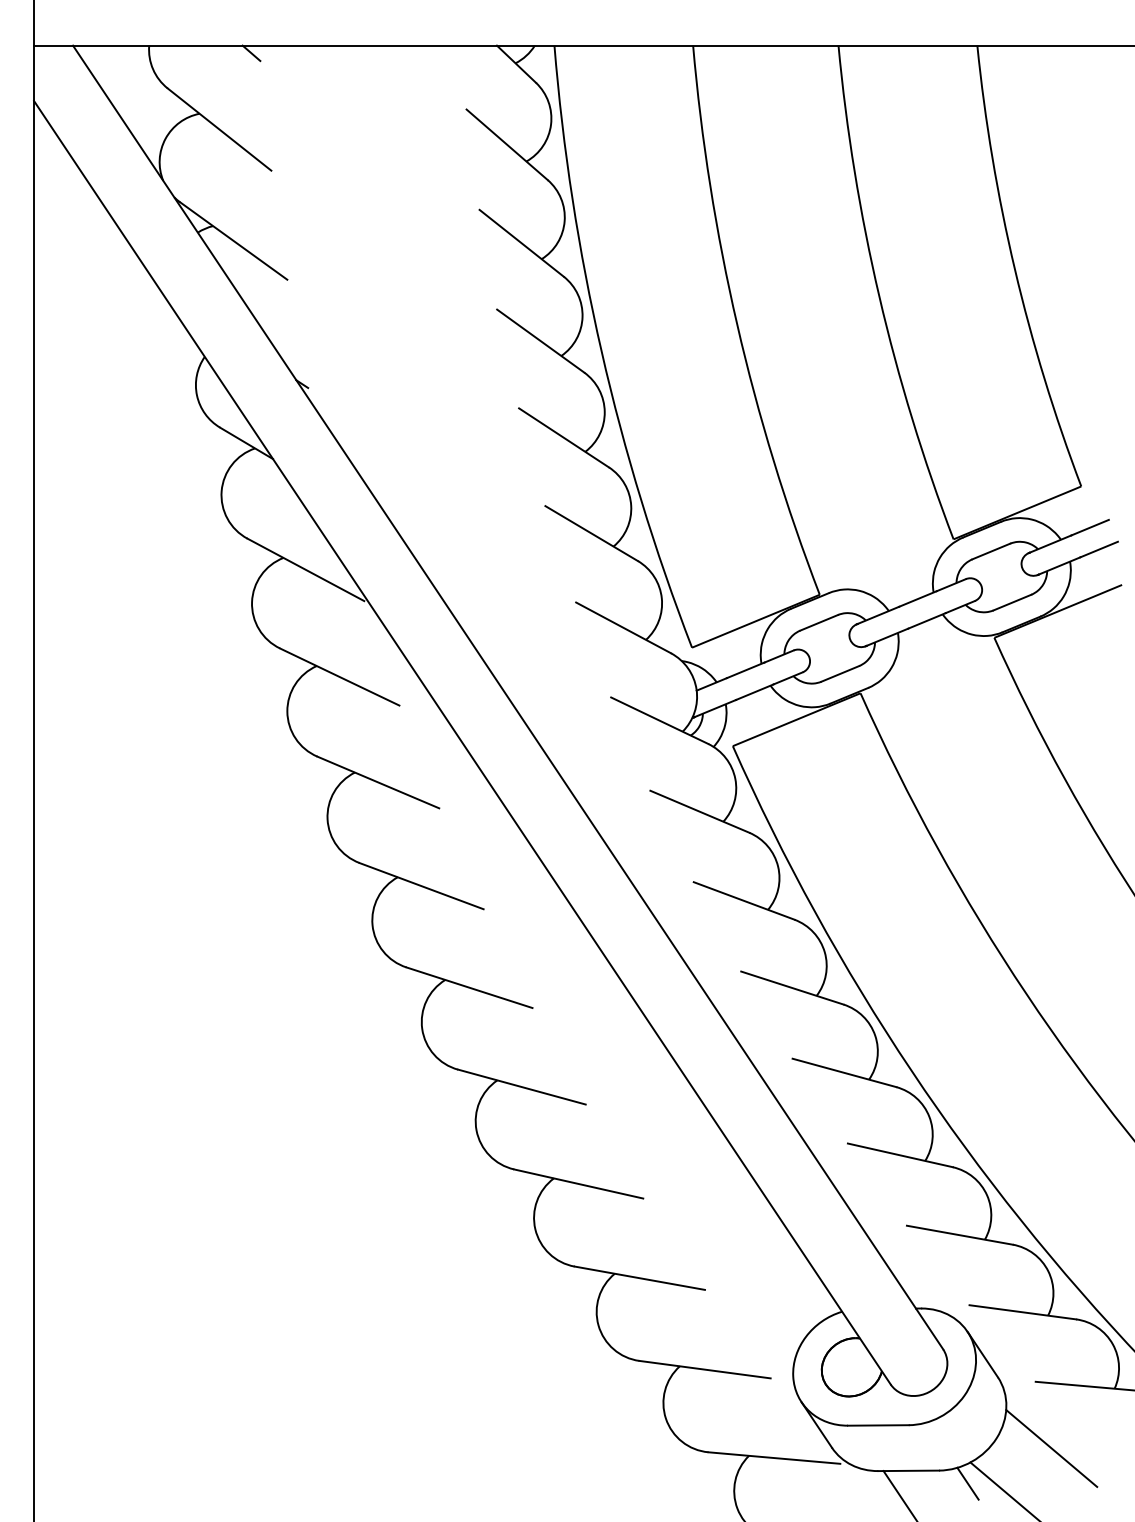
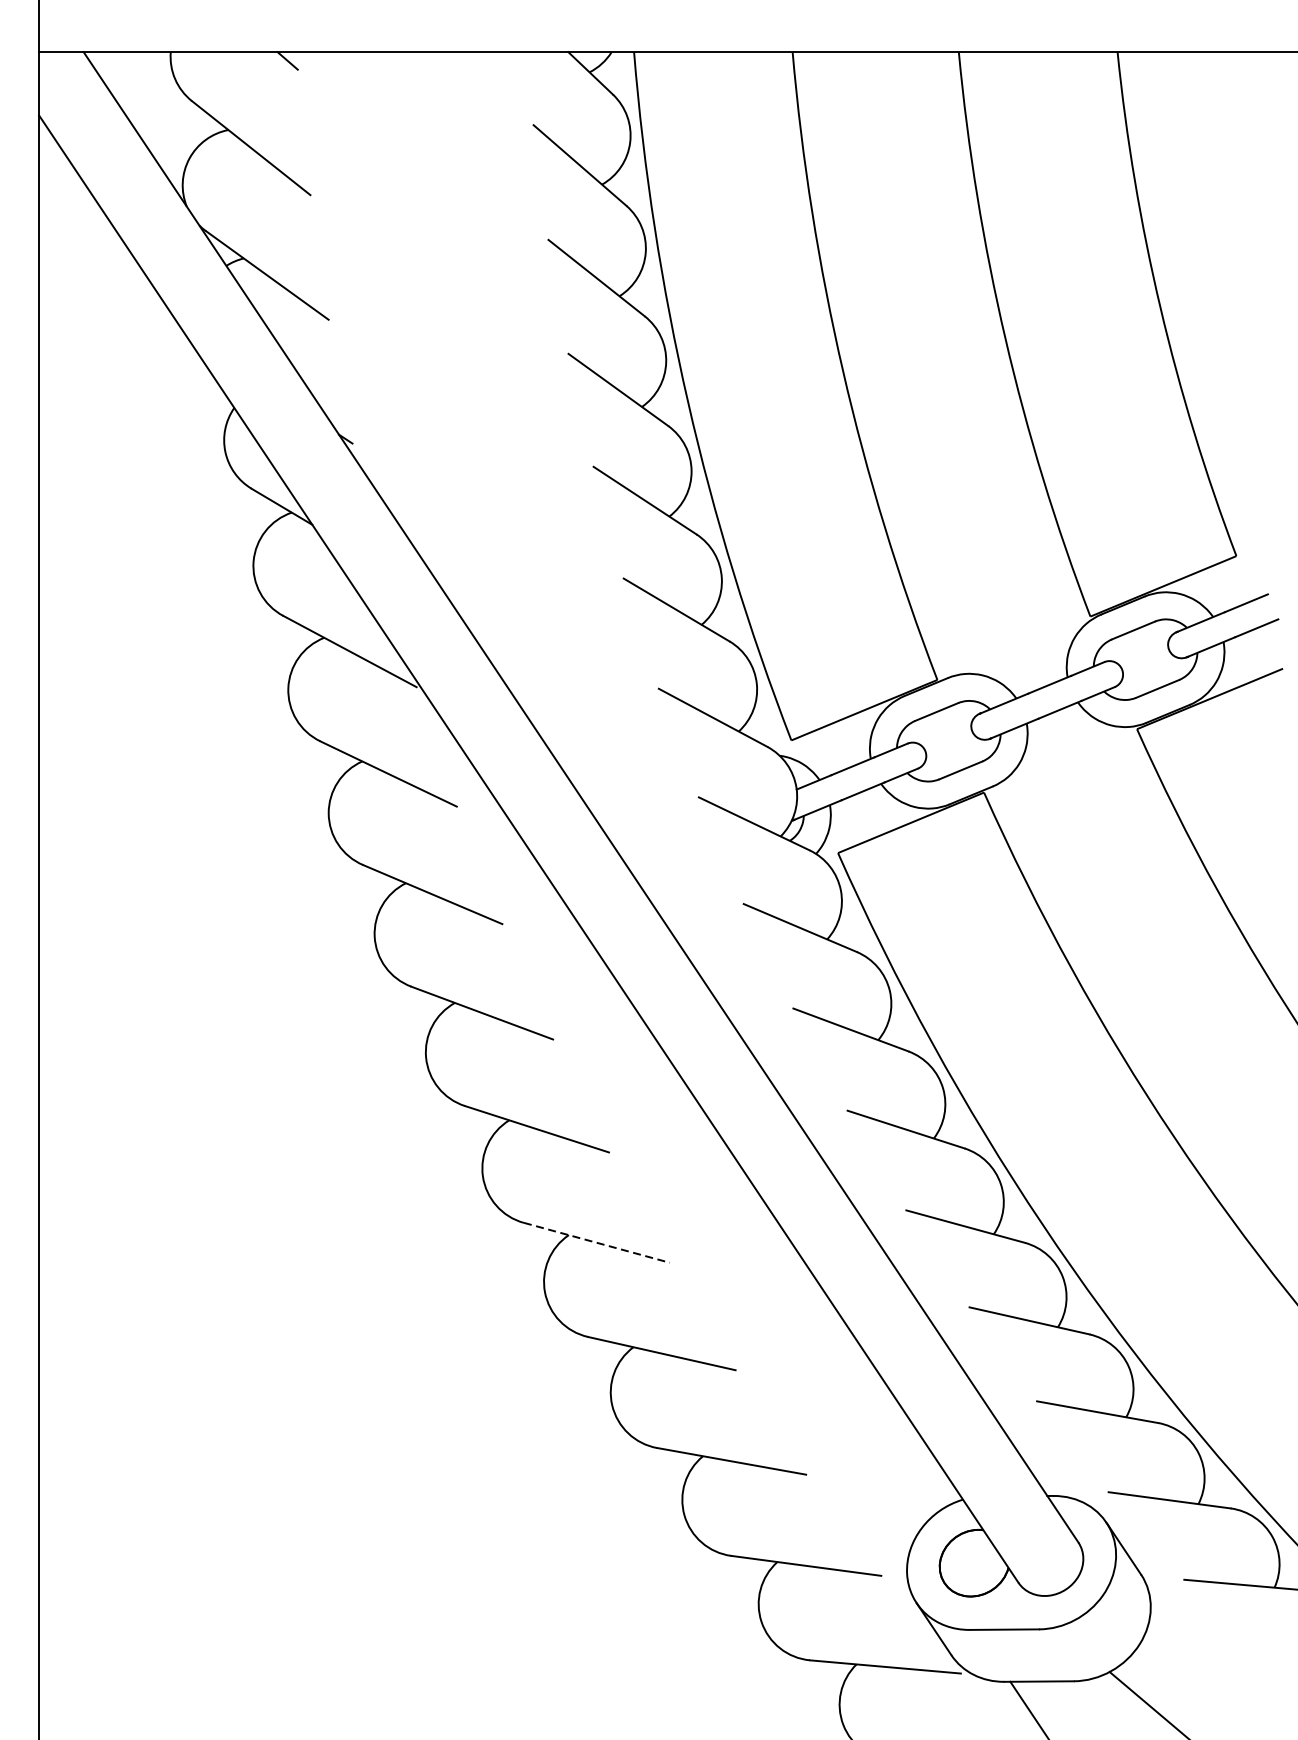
line: (522, 1087) -> (597, 1243), solid -> dashed
line: (1051, 1448) -> (1202, 1656), removed
line: (967, 1483) -> (1106, 1696), removed

